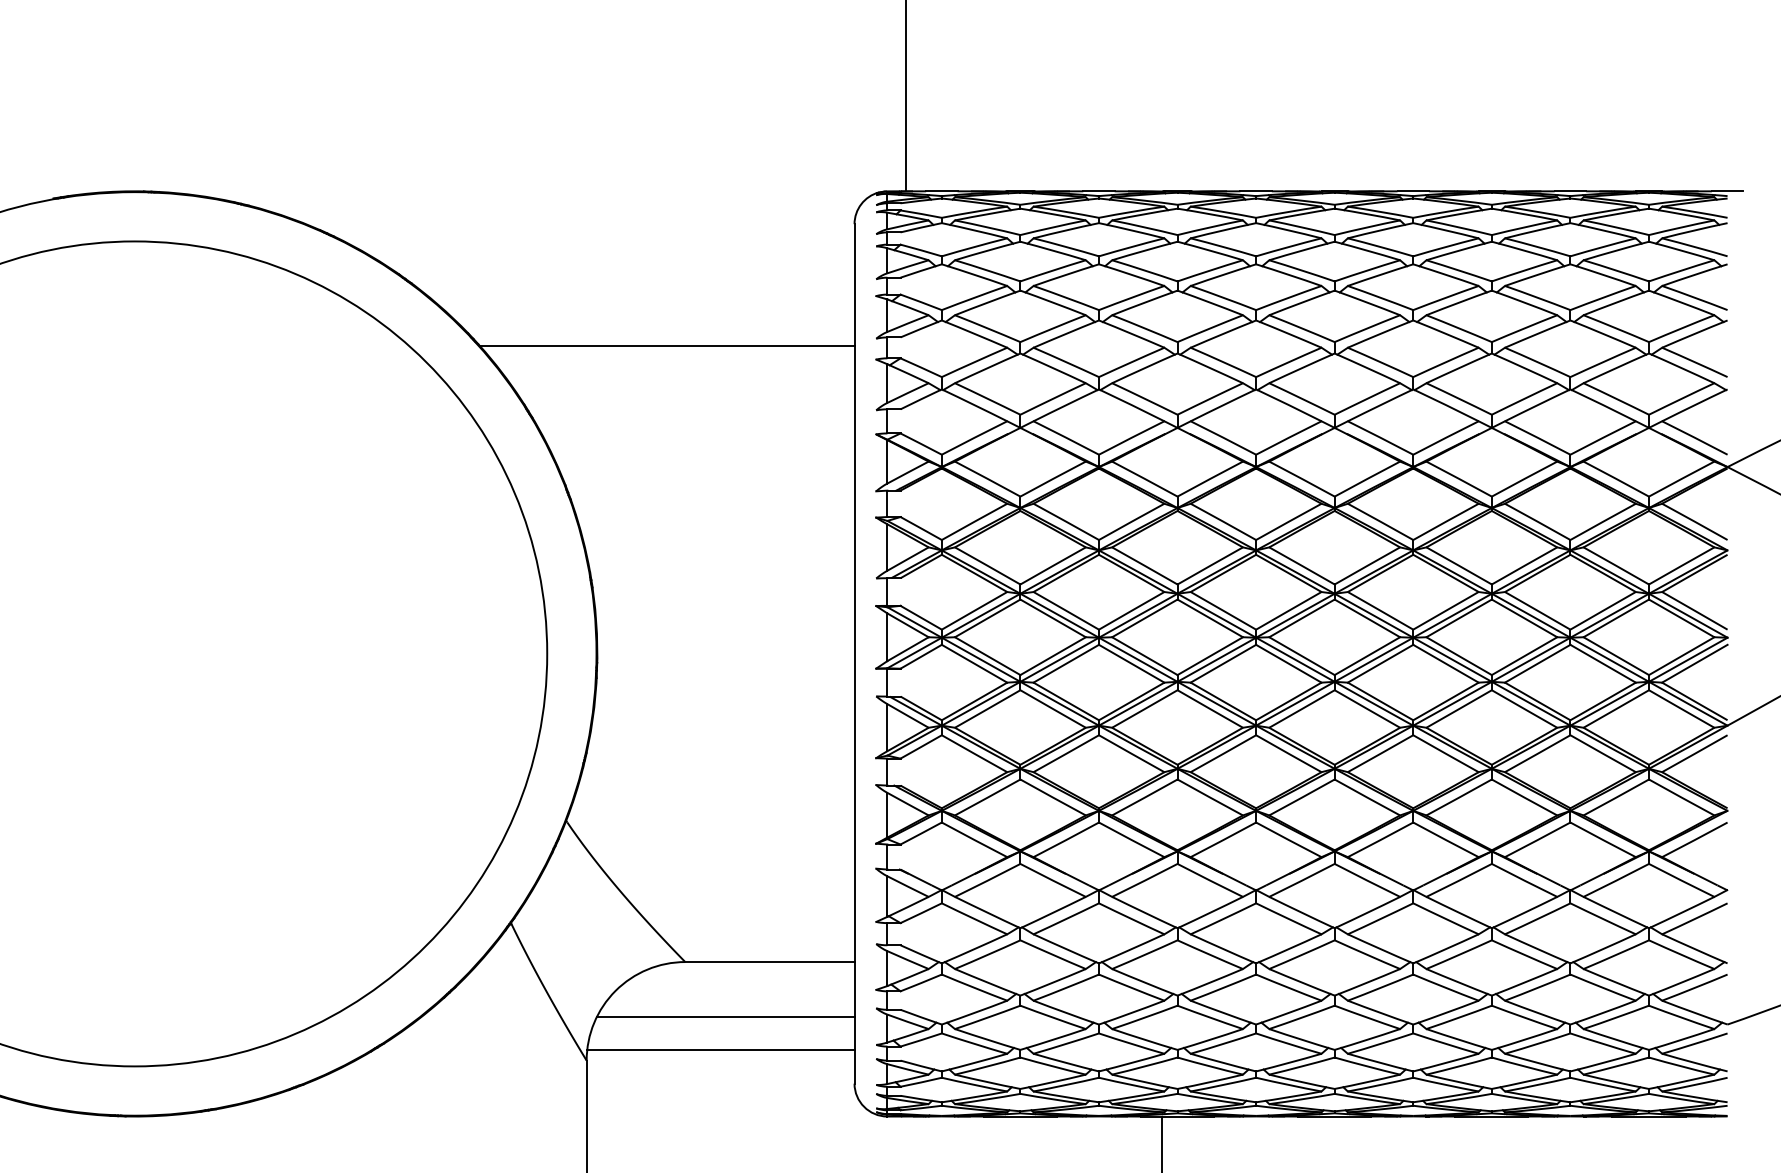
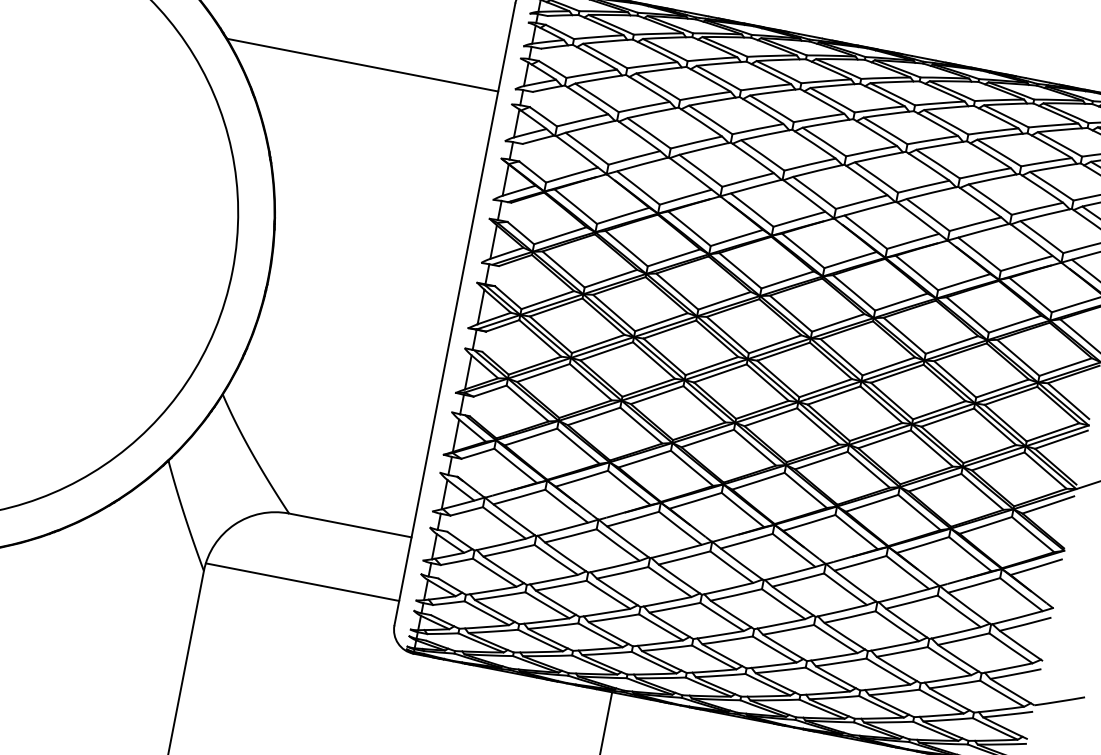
line: (725, 1017) -> (310, 559), removed

